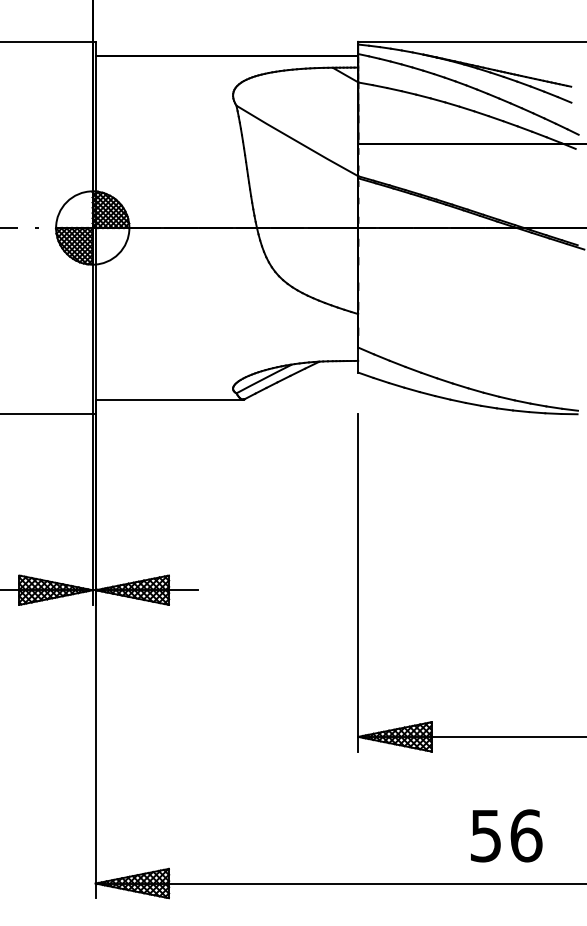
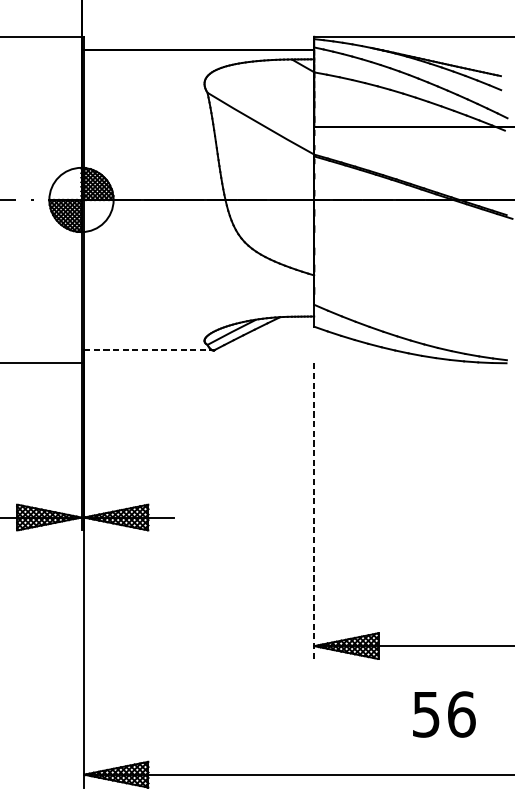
line: (169, 399) -> (148, 350), solid -> dashed
line: (358, 582) -> (314, 510), solid -> dashed
text: (506, 835) -> (444, 714), moved

